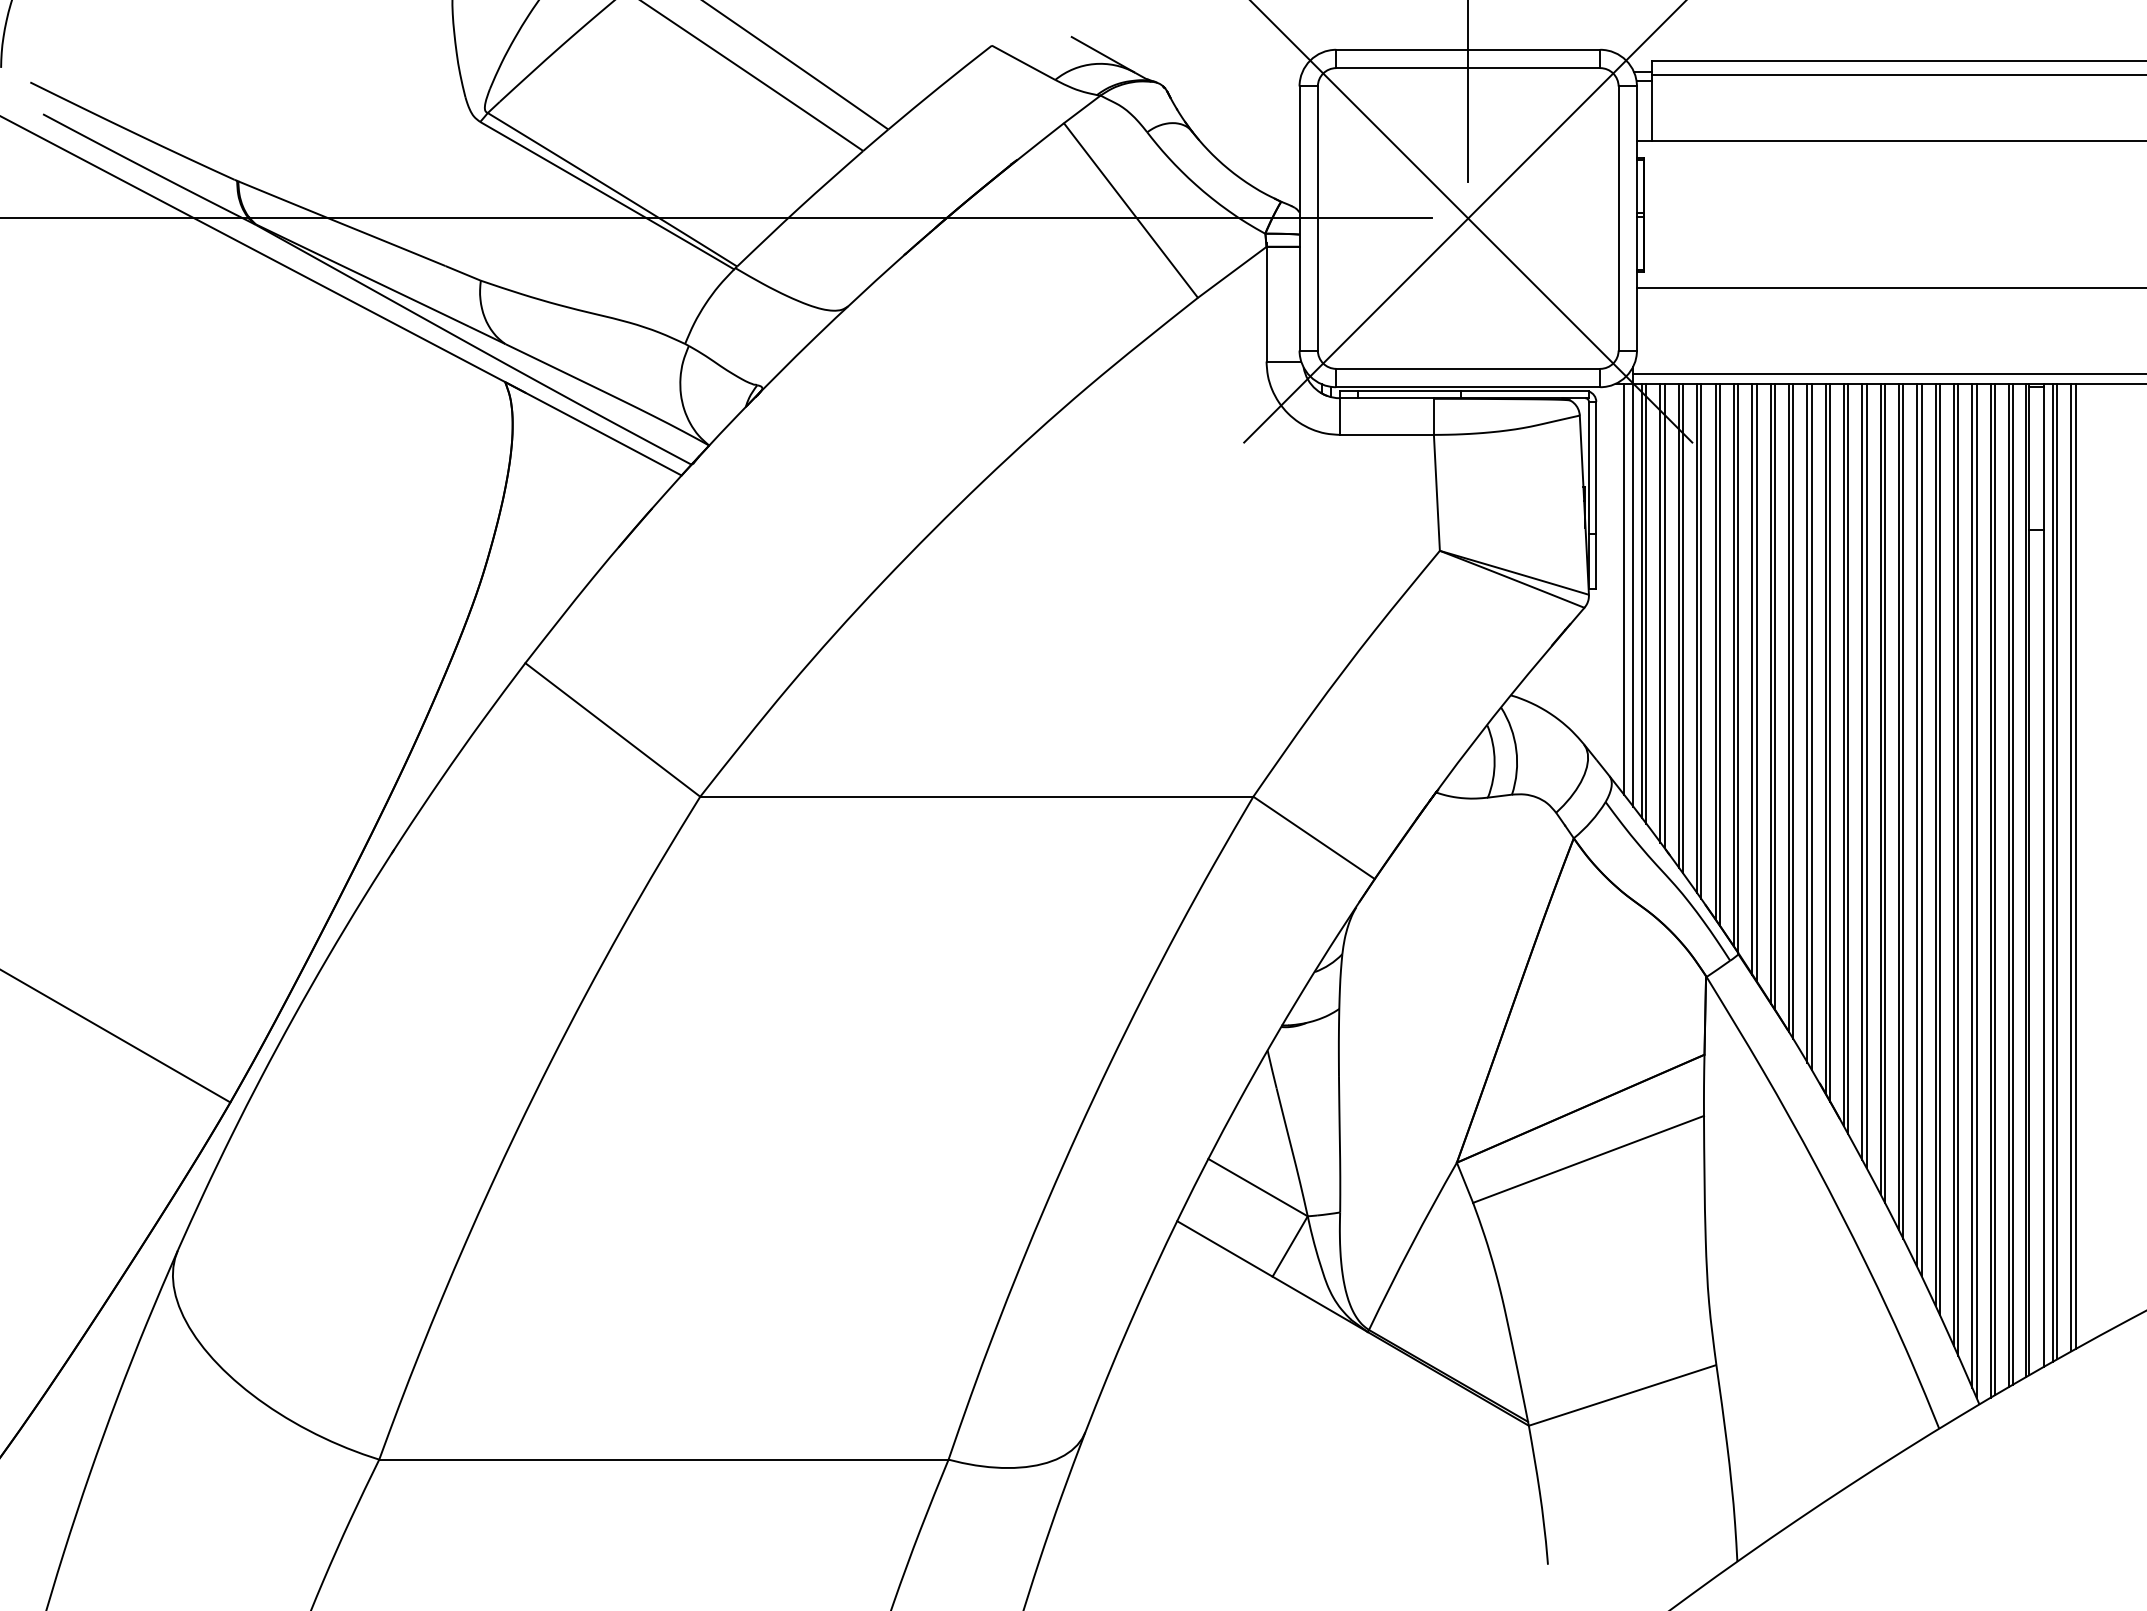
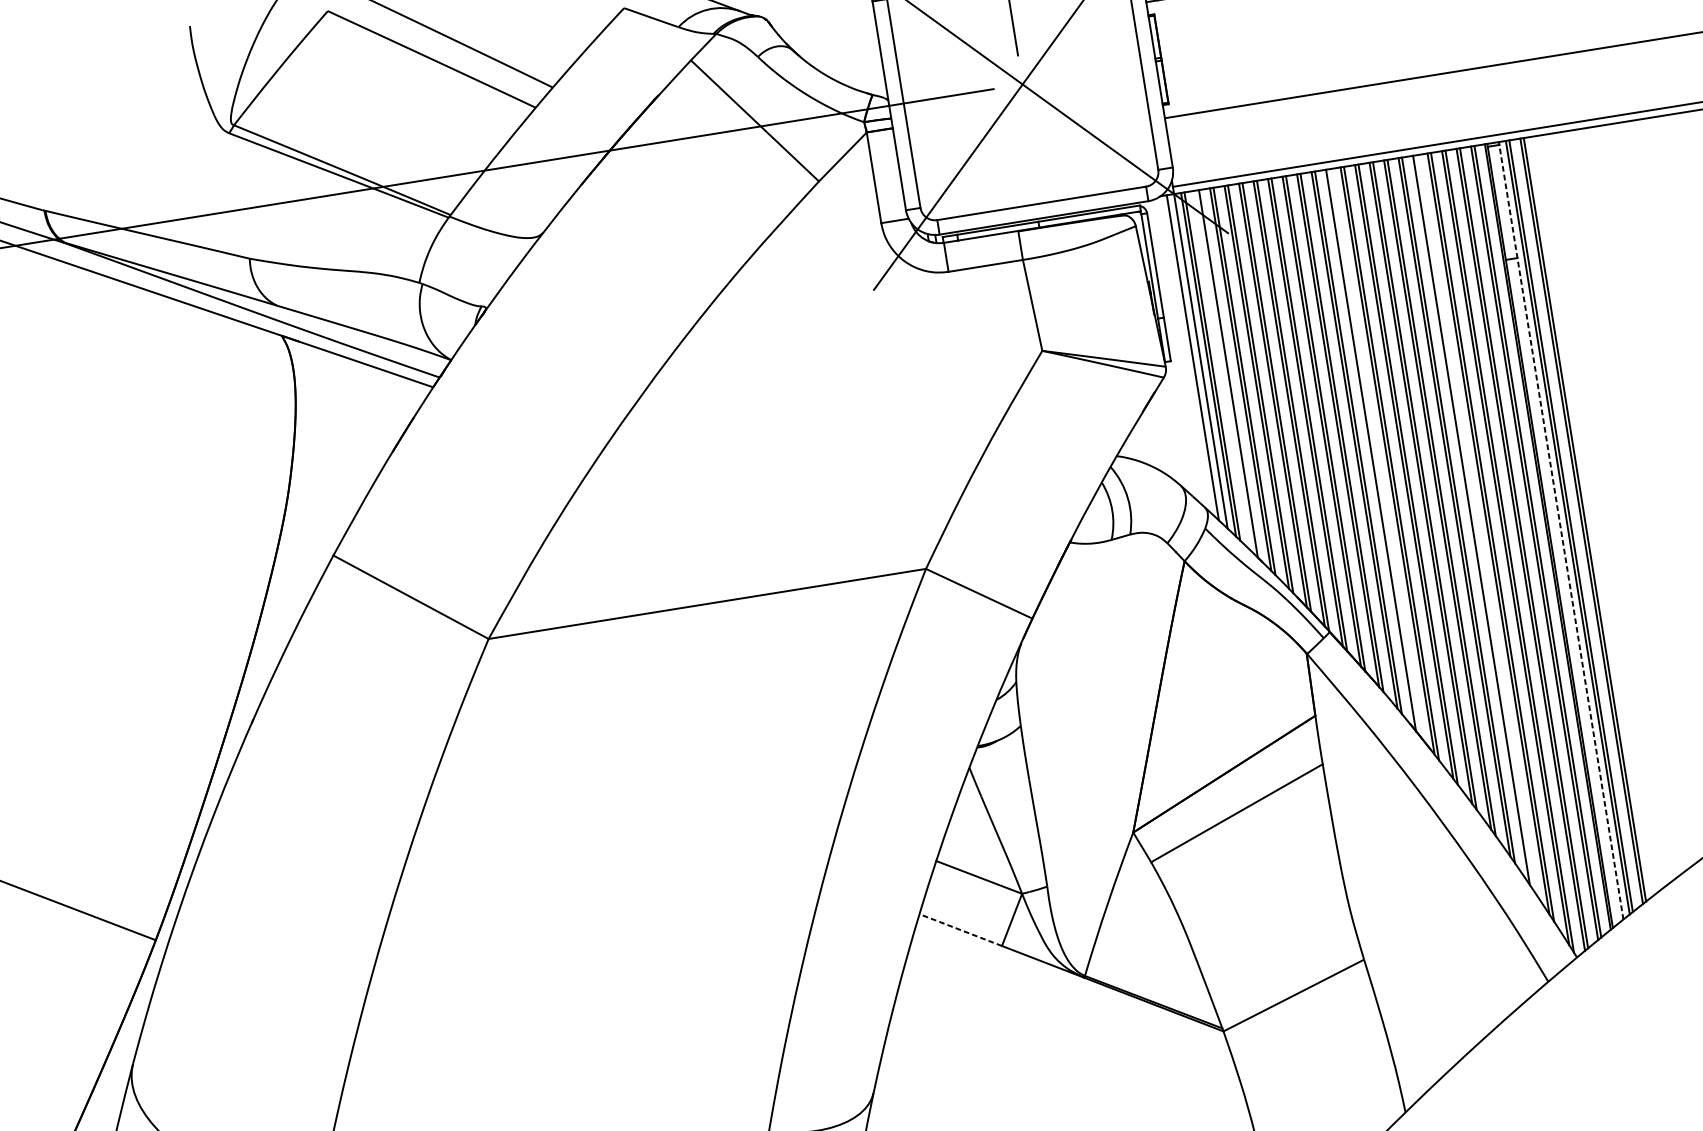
line: (1660, 612) -> (1224, 371), removed
line: (1829, 742) -> (1374, 453), removed
line: (1939, 849) -> (1475, 523), removed
line: (2044, 875) -> (1561, 531), solid -> dashed
line: (1224, 1248) -> (960, 929), solid -> dashed

